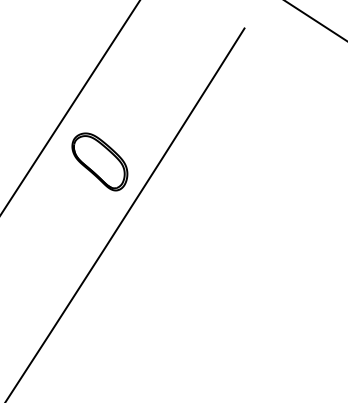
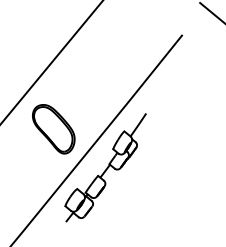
part: (168, 201) -> (105, 167), added

